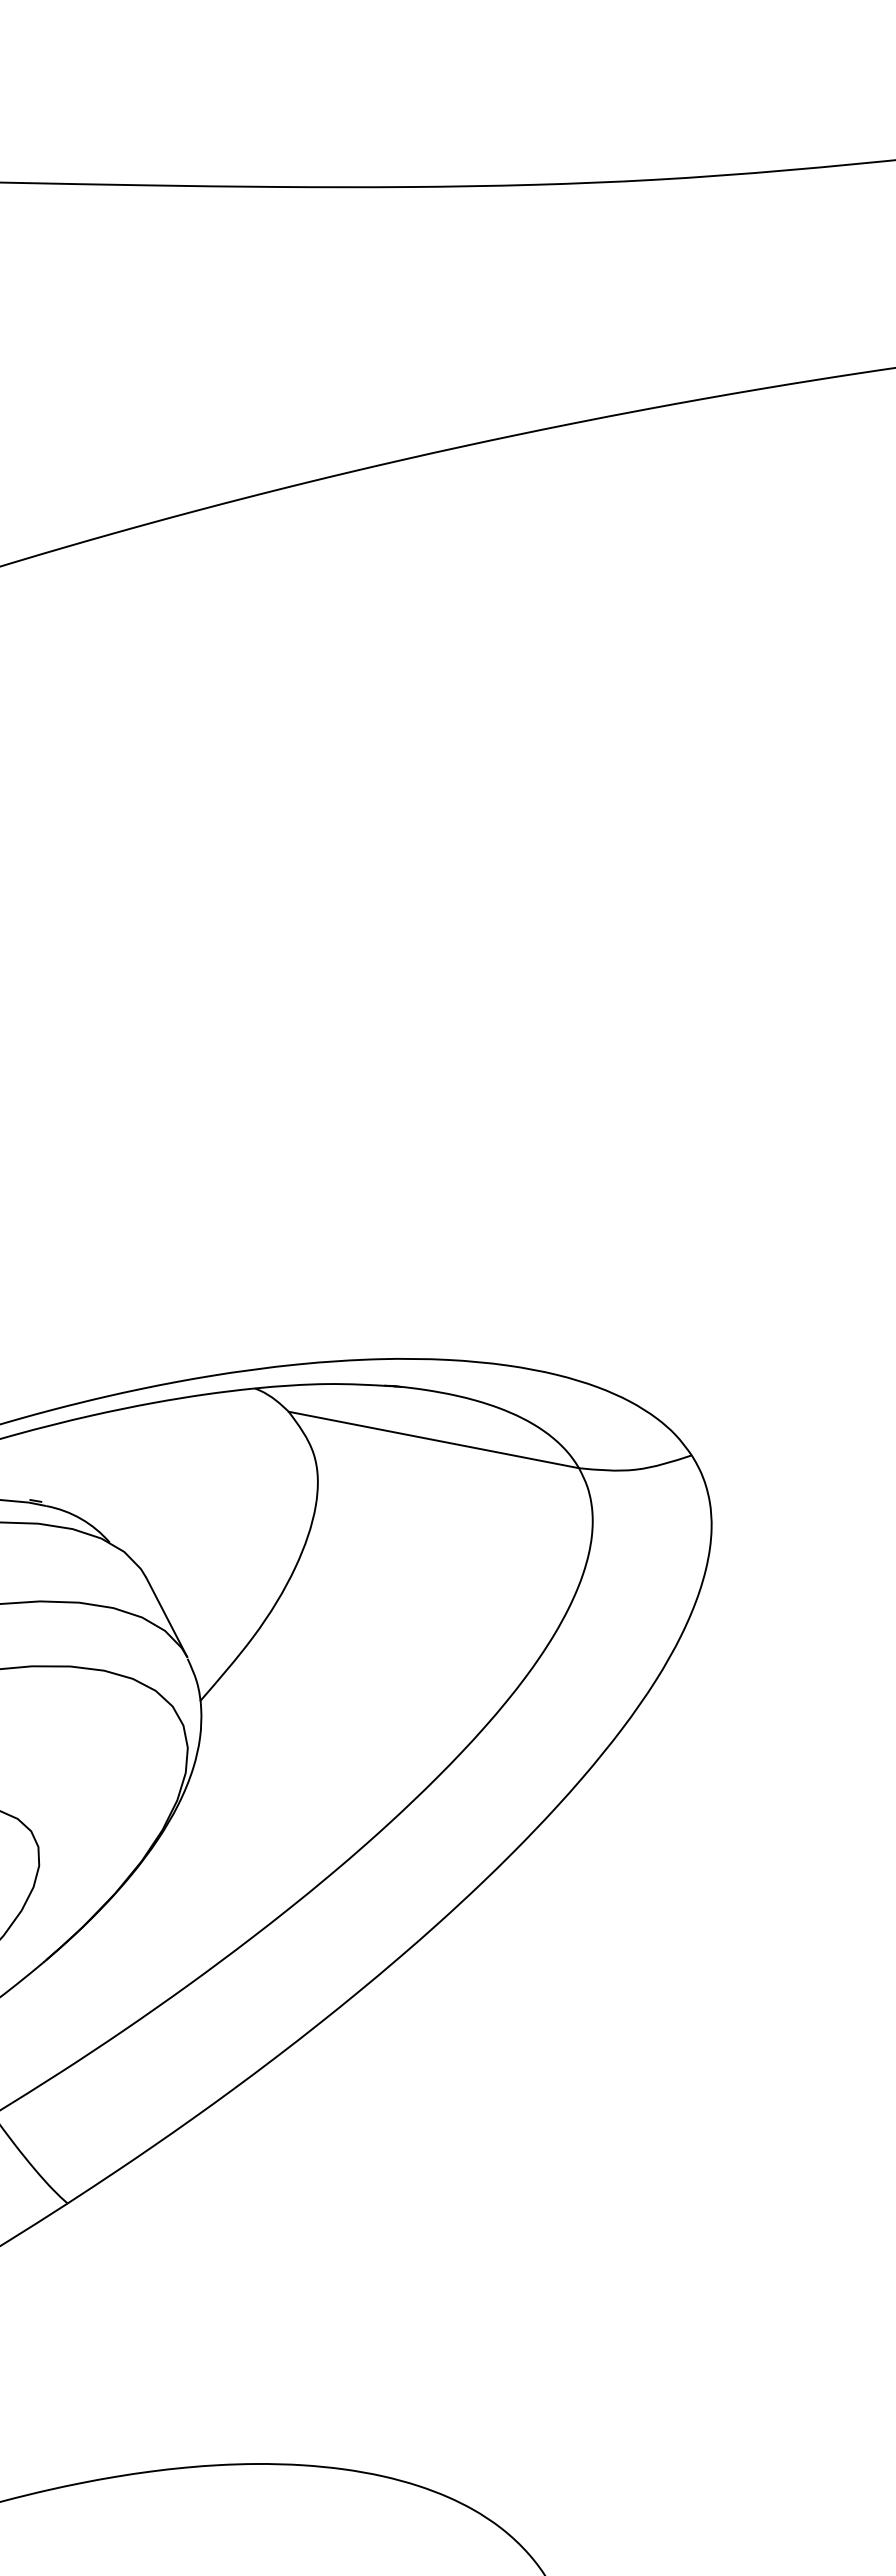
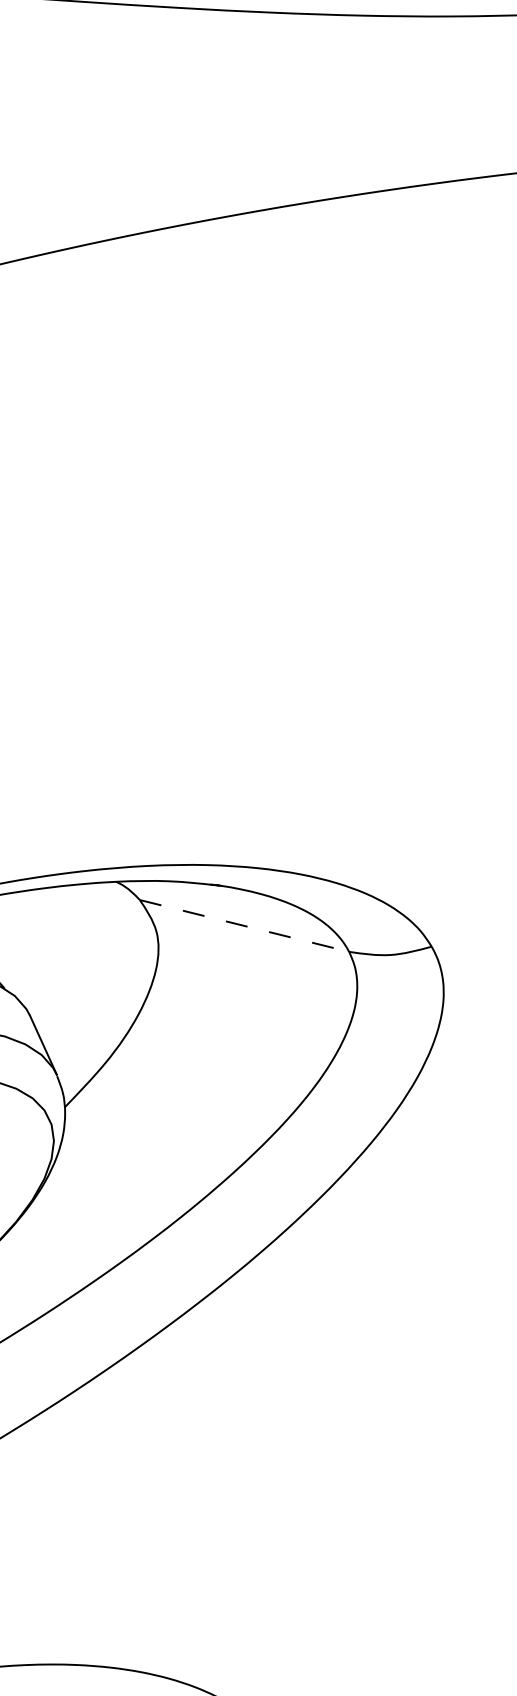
line: (433, 1440) -> (244, 926), solid -> dashed

